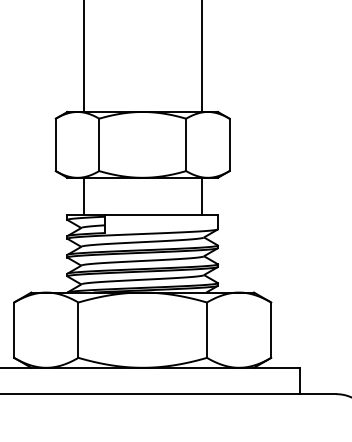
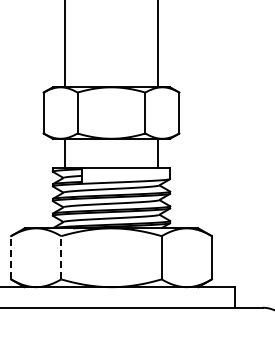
line: (14, 329) -> (11, 257), solid -> dashed
line: (78, 329) -> (61, 257), solid -> dashed

